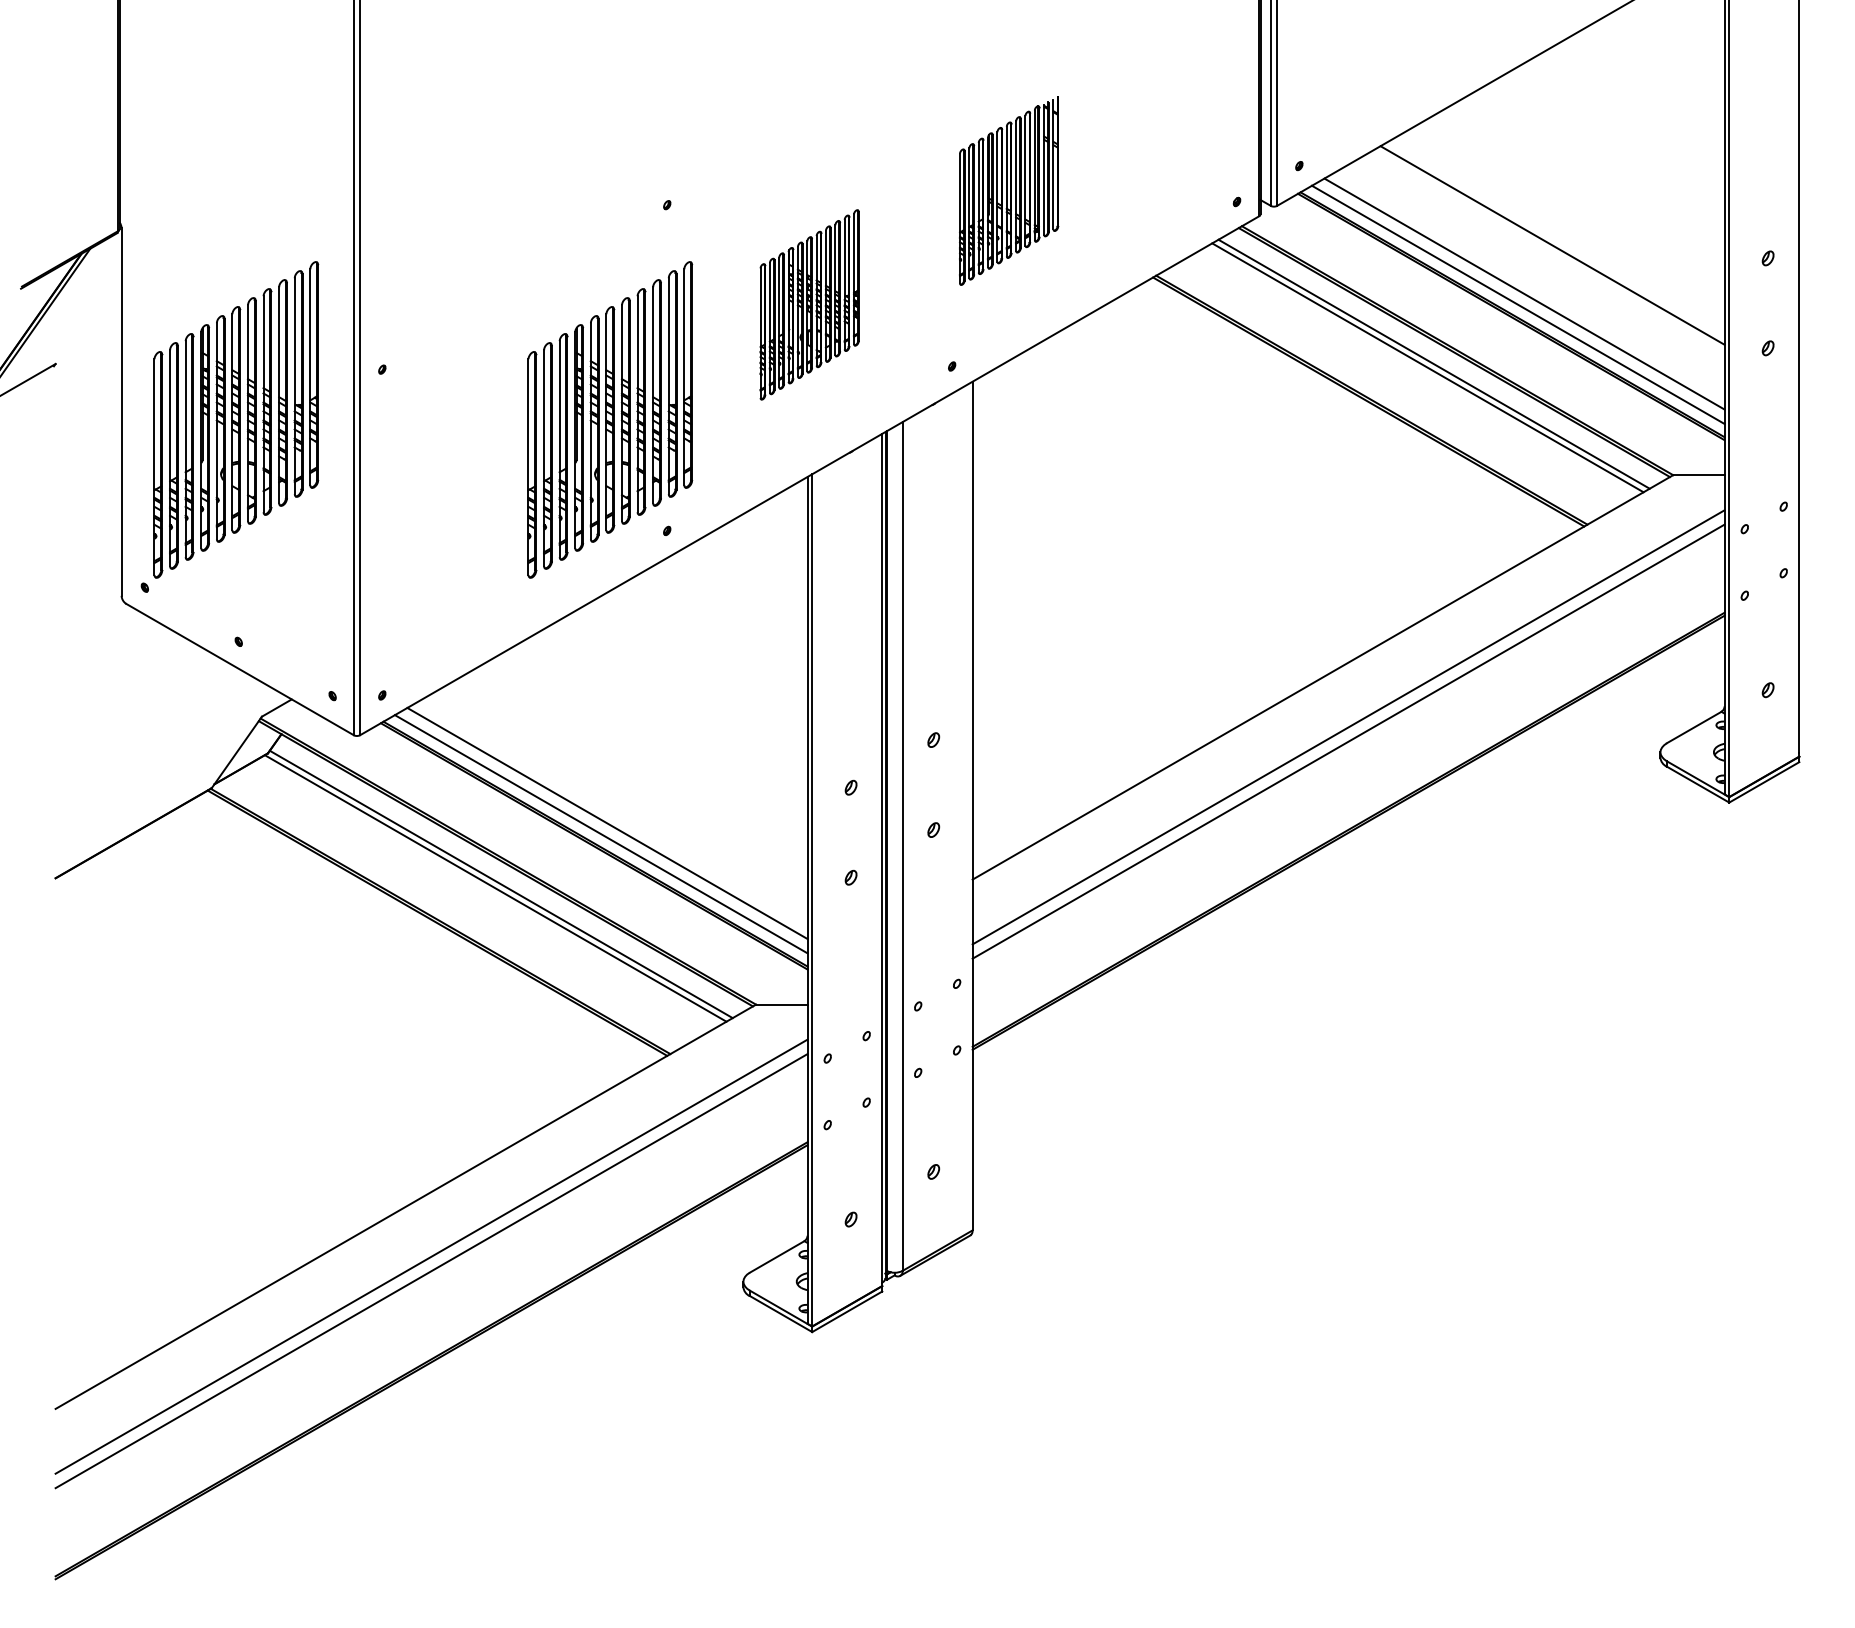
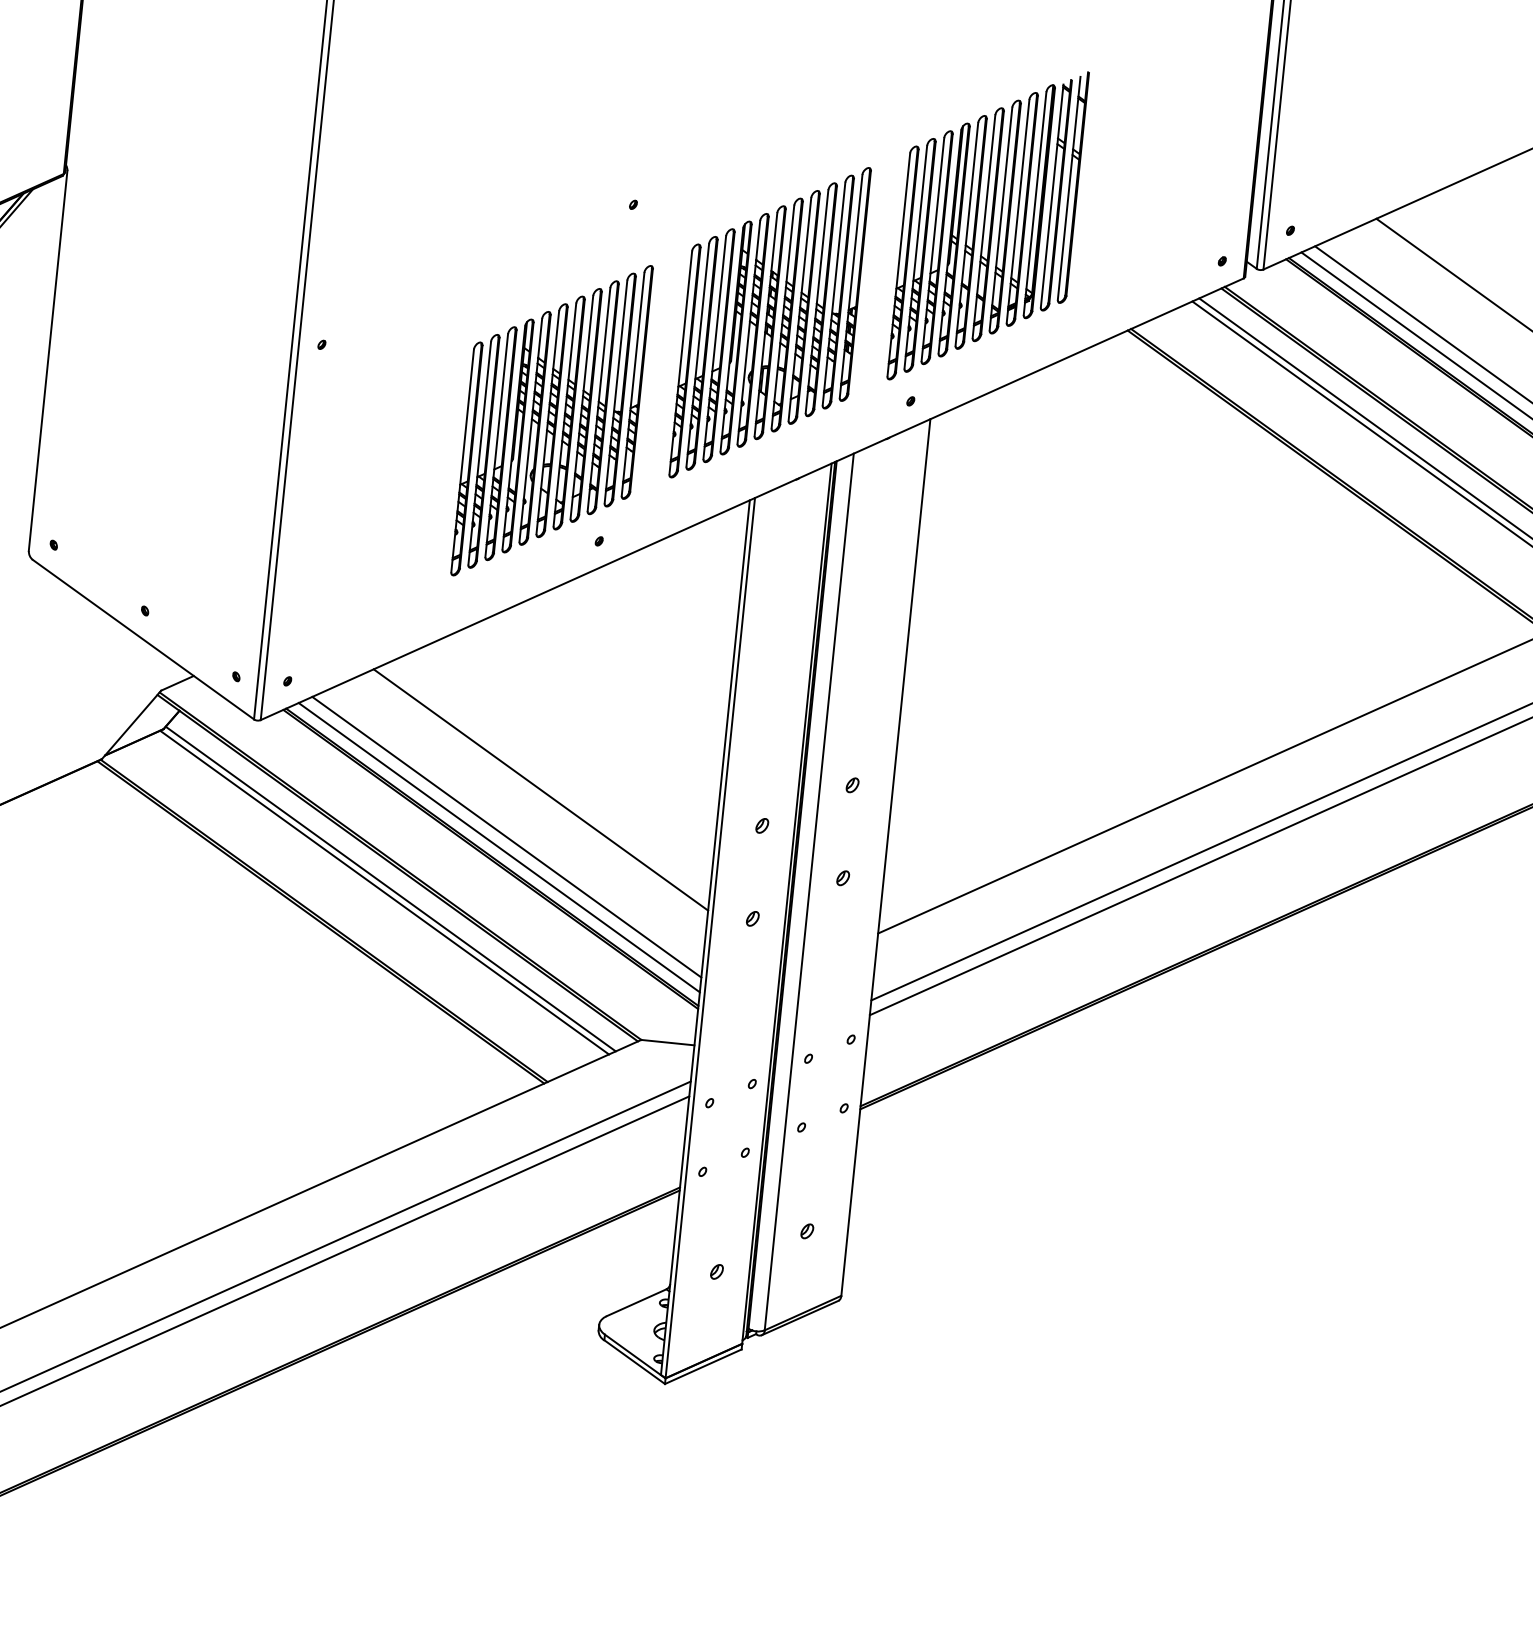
part: (1008, 190) -> (987, 225), size x1.67
part: (809, 304) -> (769, 322), size x1.67
part: (236, 419) -> (166, 381), removed
line: (635, 774) -> (540, 789), added

